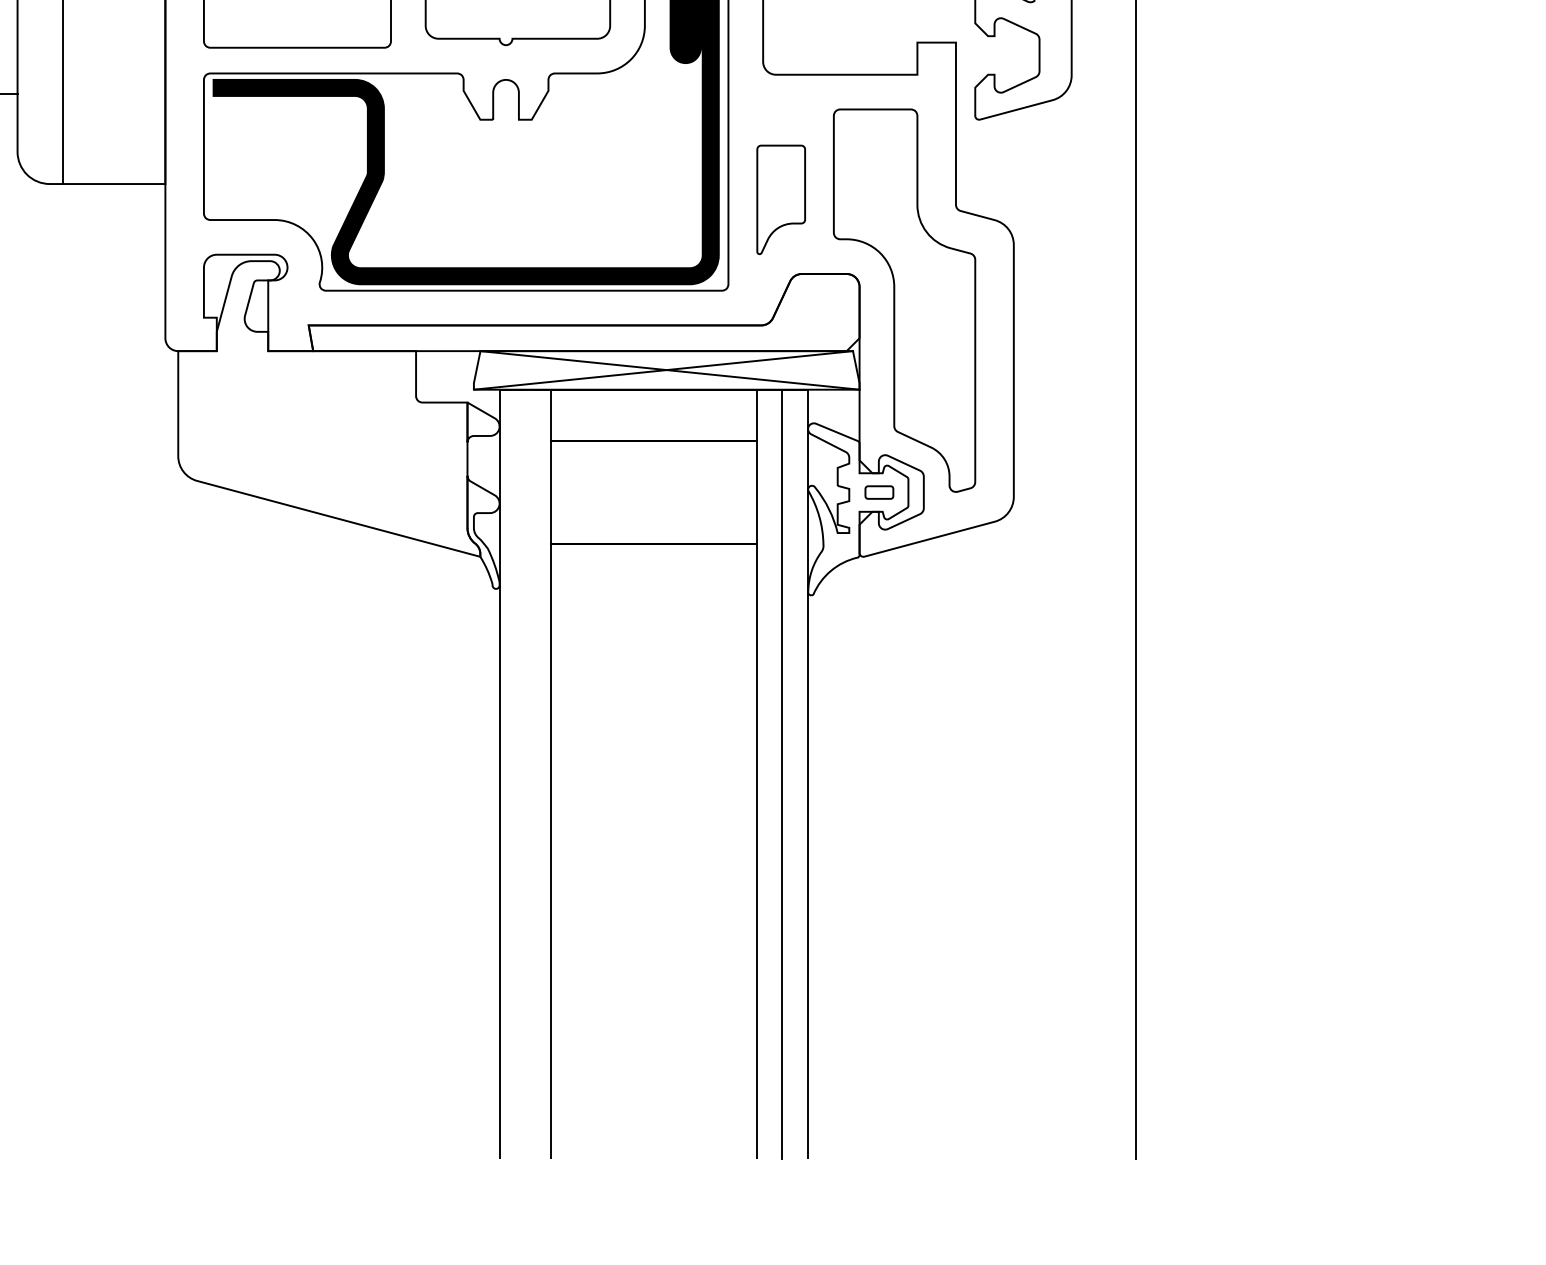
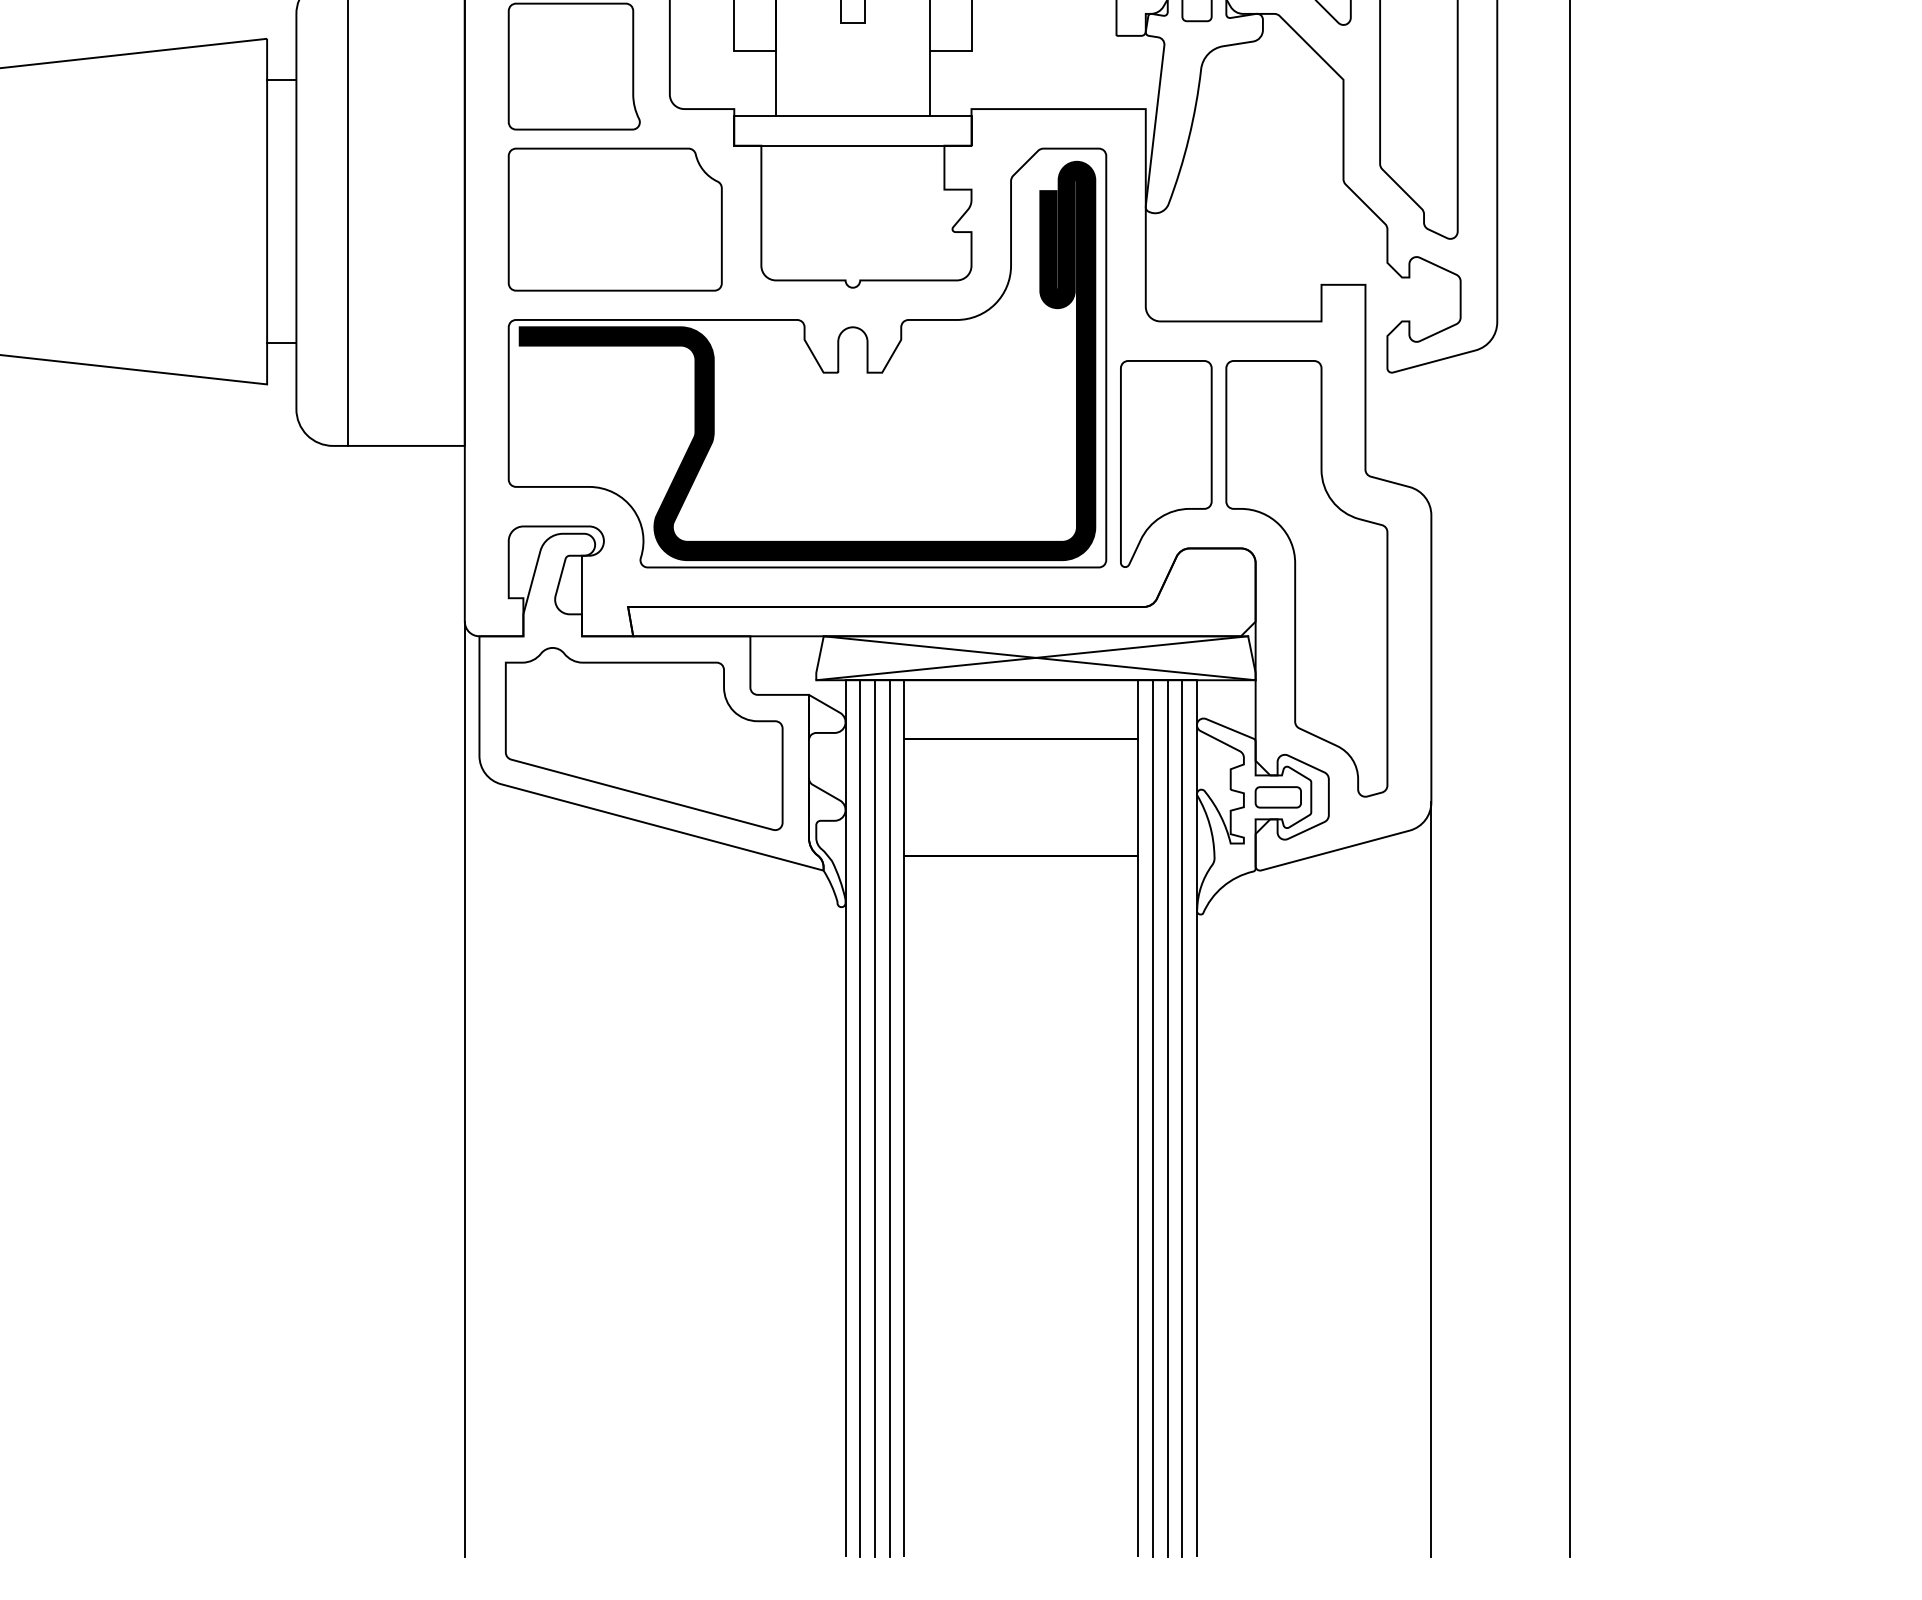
part: (781, 199) -> (1166, 463), size x1.67
part: (322, 440) -> (643, 738), added
part: (878, 492) -> (1277, 797), size x1.43
line: (165, 748) -> (464, 1089), added
line: (512, 774) -> (860, 1118), added
line: (525, 774) -> (874, 1118), added
line: (538, 774) -> (889, 1118), added
line: (769, 774) -> (1153, 1118), added
line: (795, 774) -> (1182, 1118), added
line: (1013, 827) -> (1431, 1179), added

